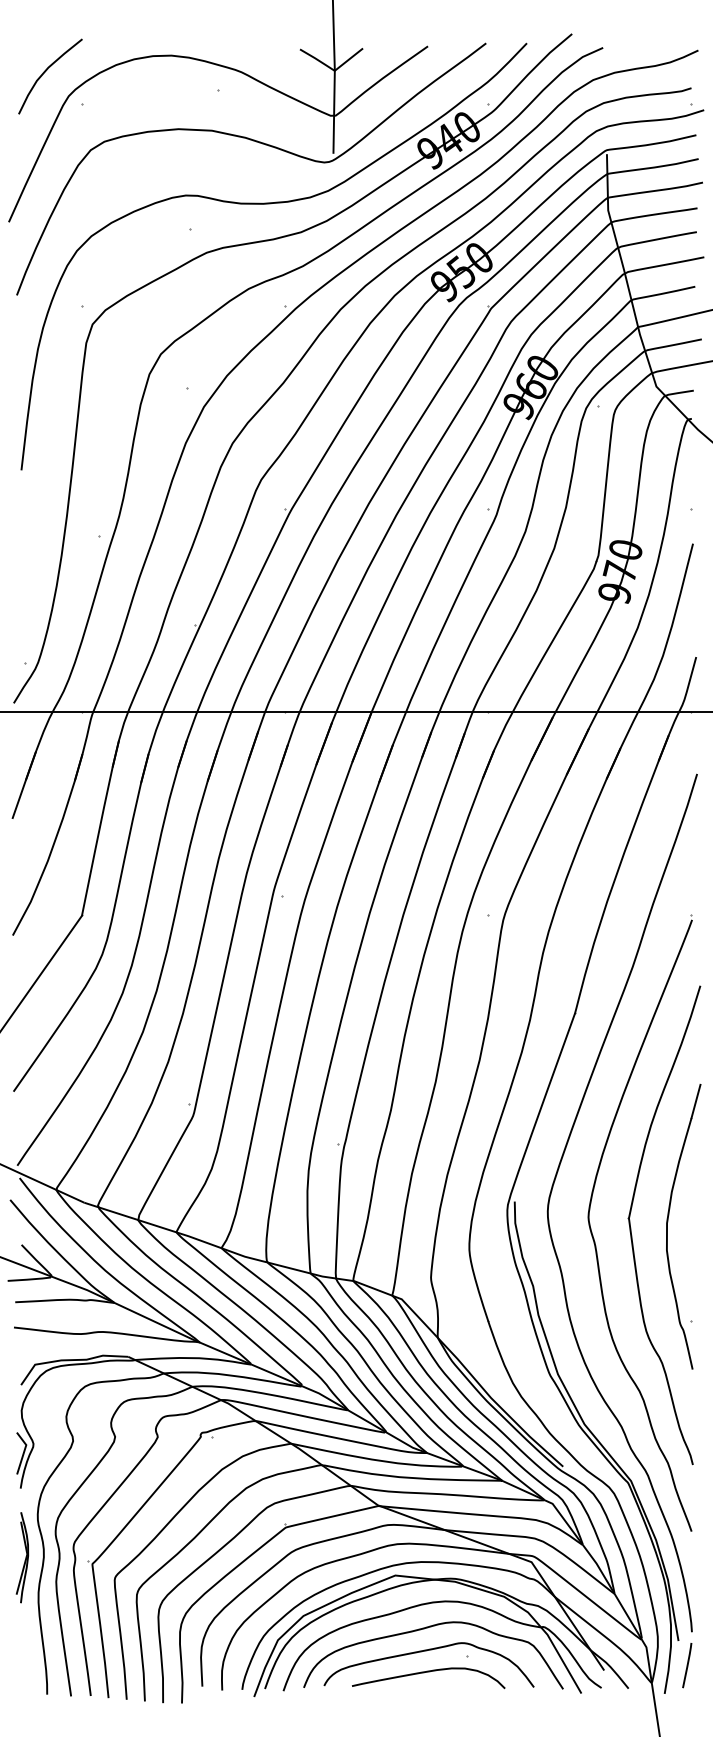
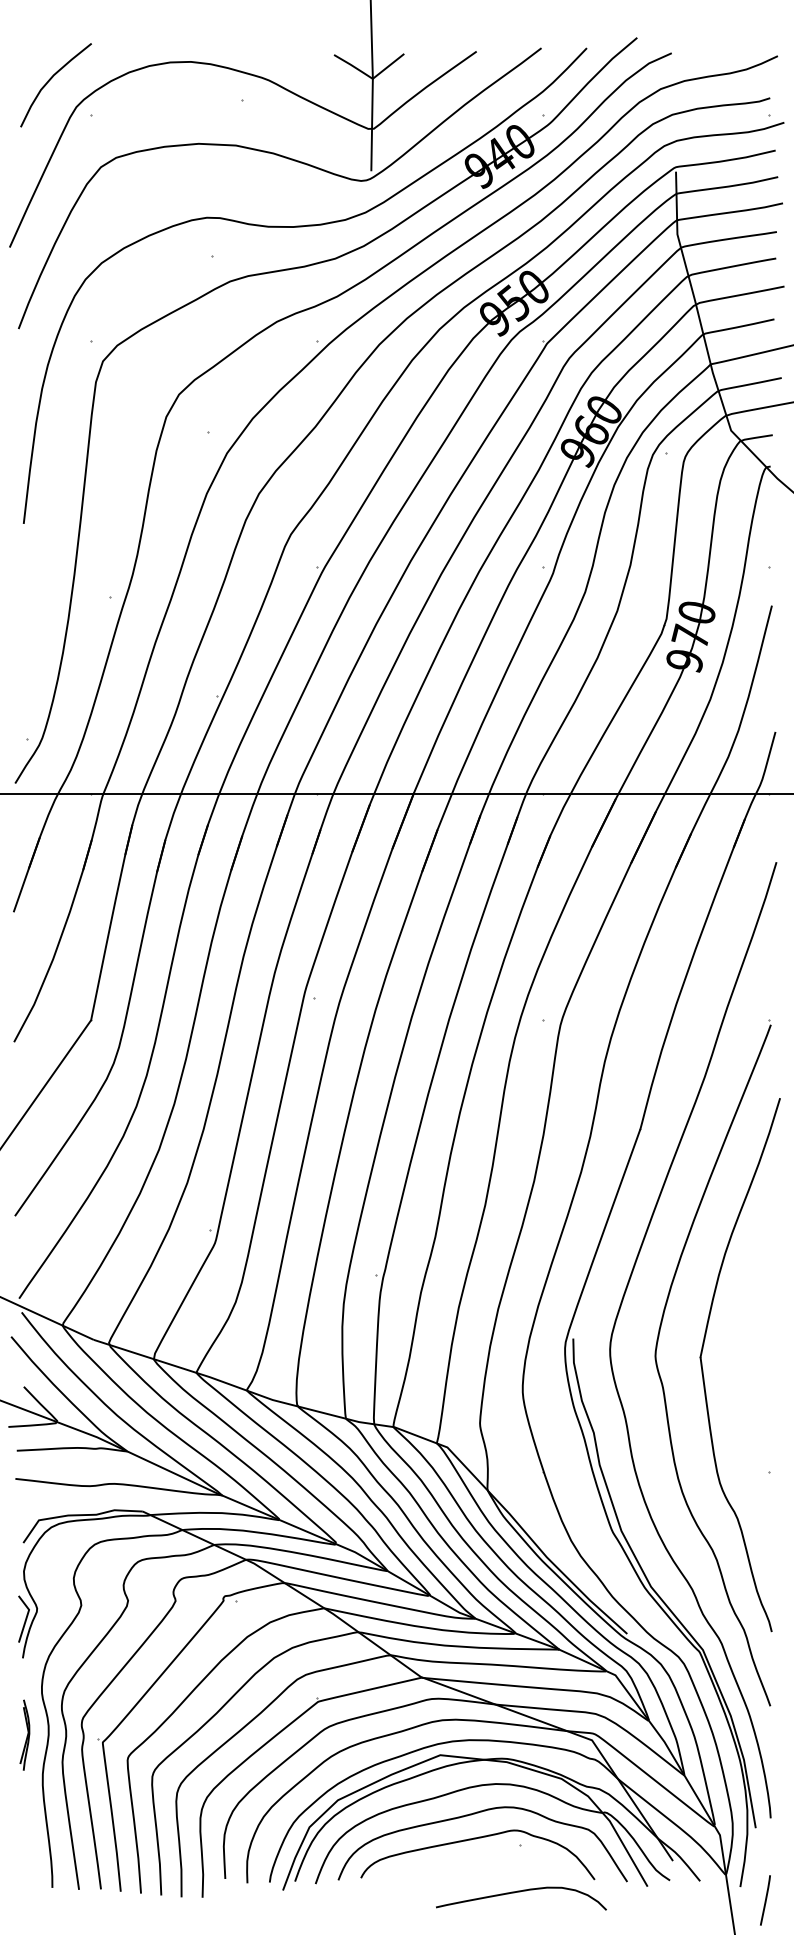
part: (668, 1222) -> (744, 1361), removed
part: (22, 1556) -> (24, 1734), size x0.7
line: (687, 1665) -> (765, 1900), moved
curve: (427, 1672) -> (520, 1892), moved

